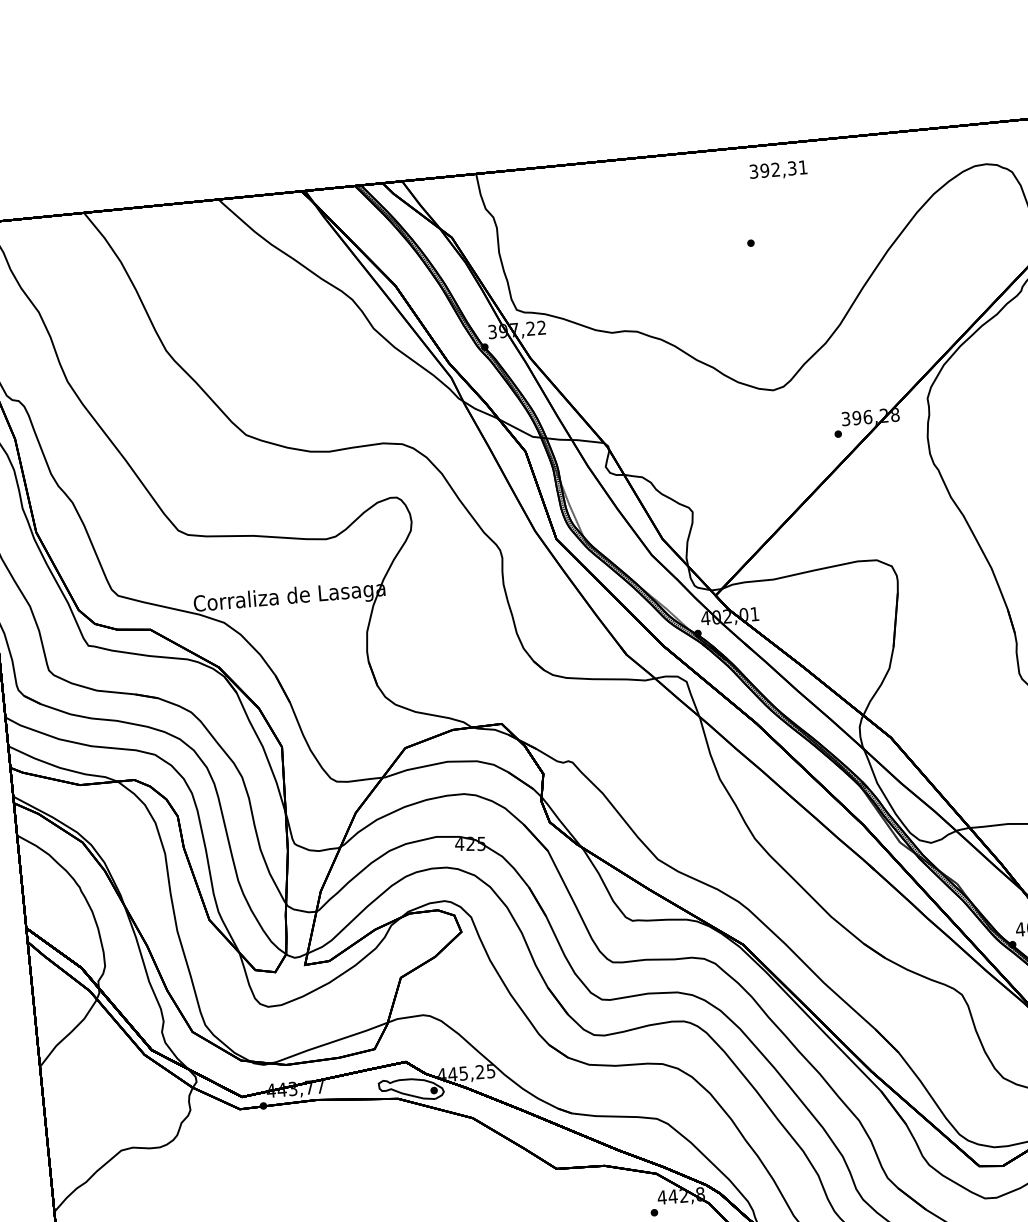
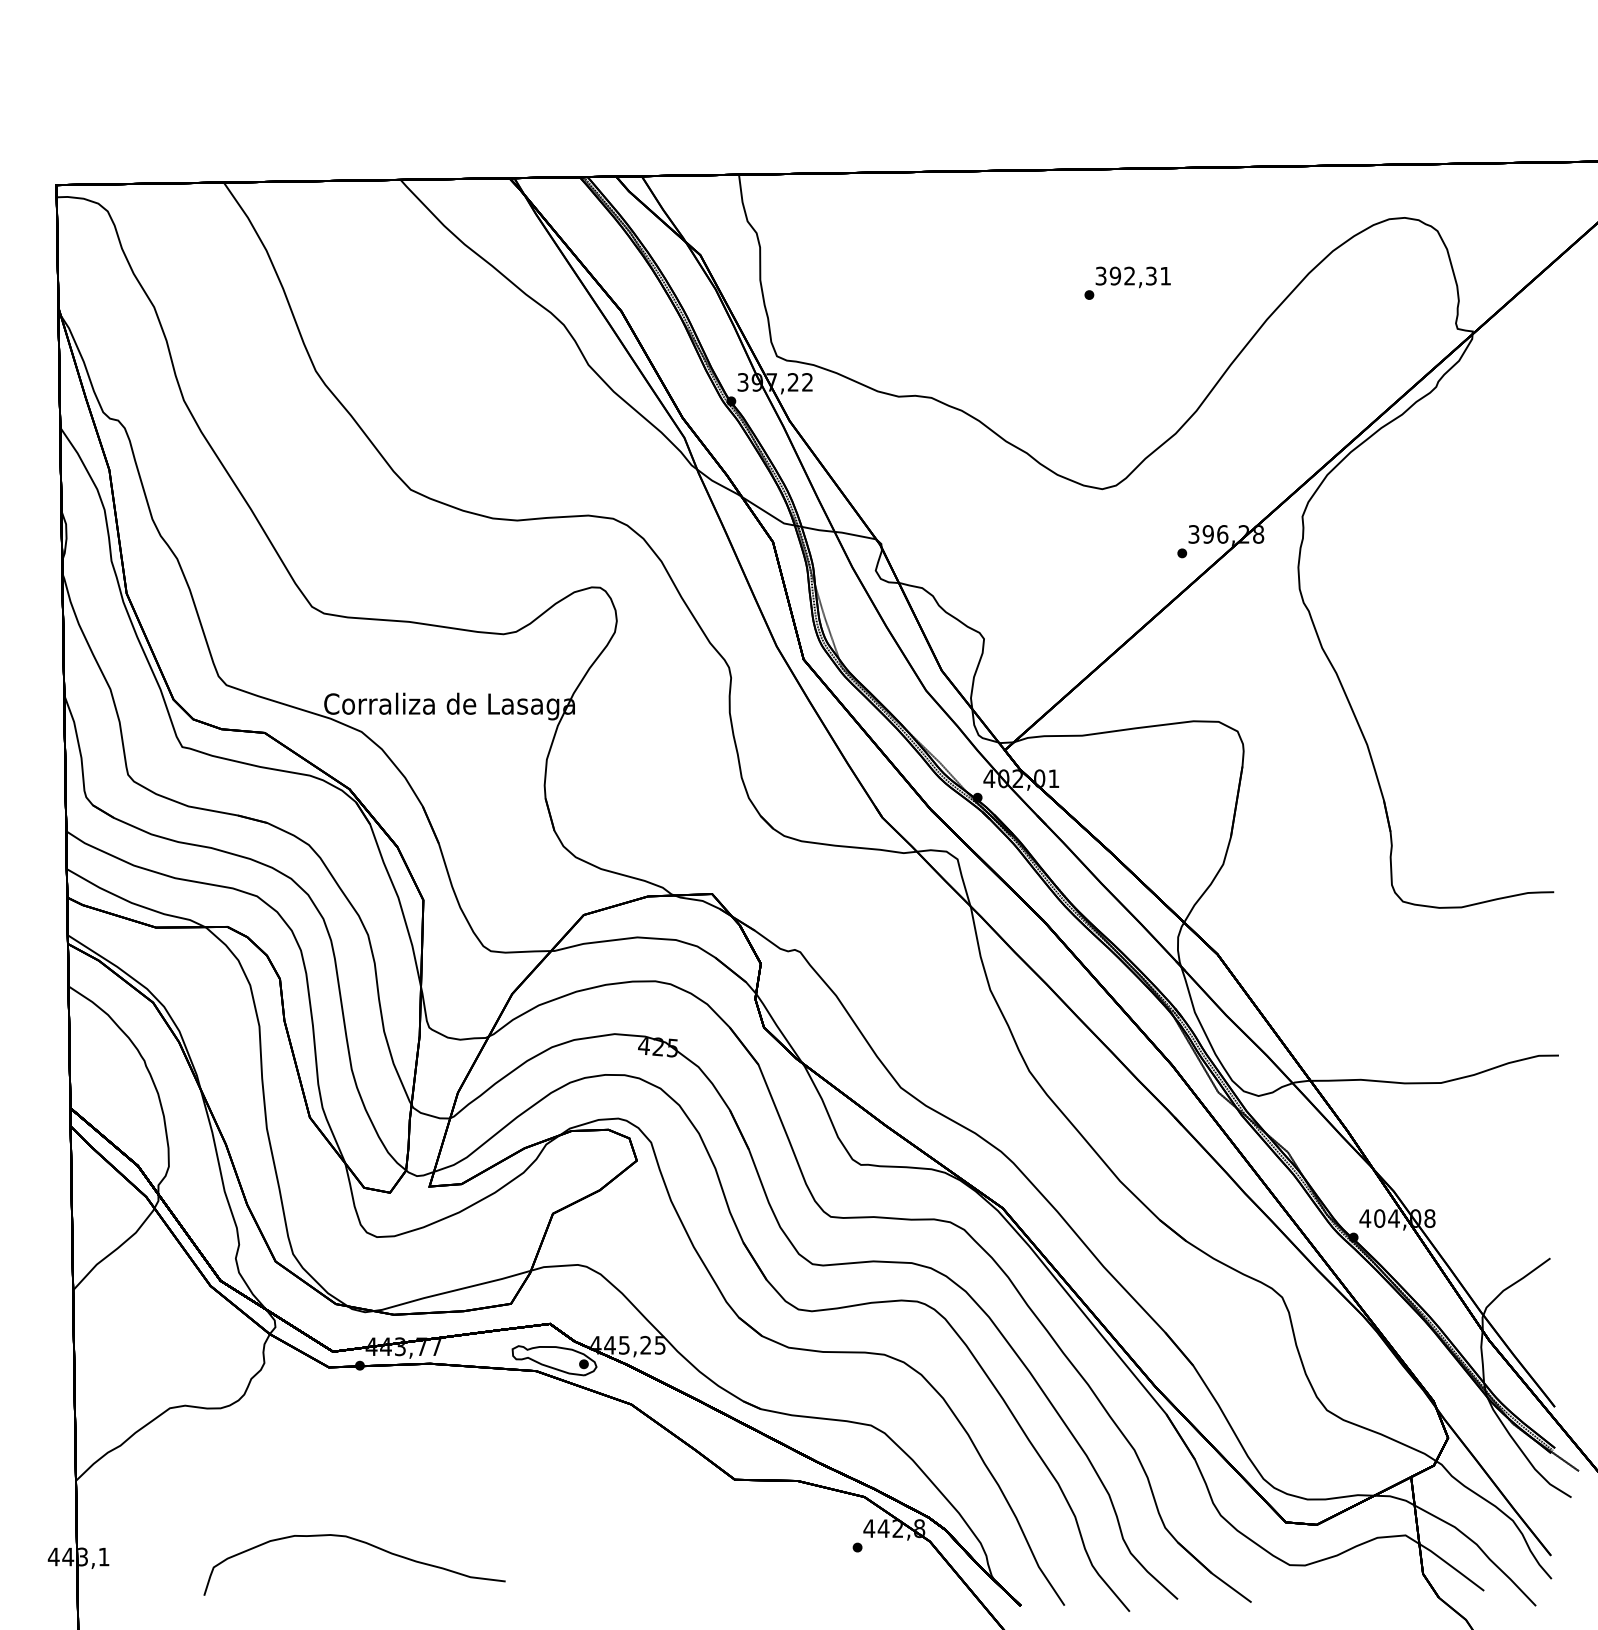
text: (777, 170) -> (1132, 277), moved

